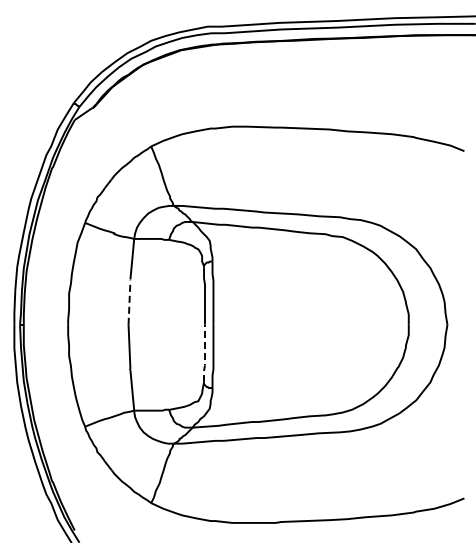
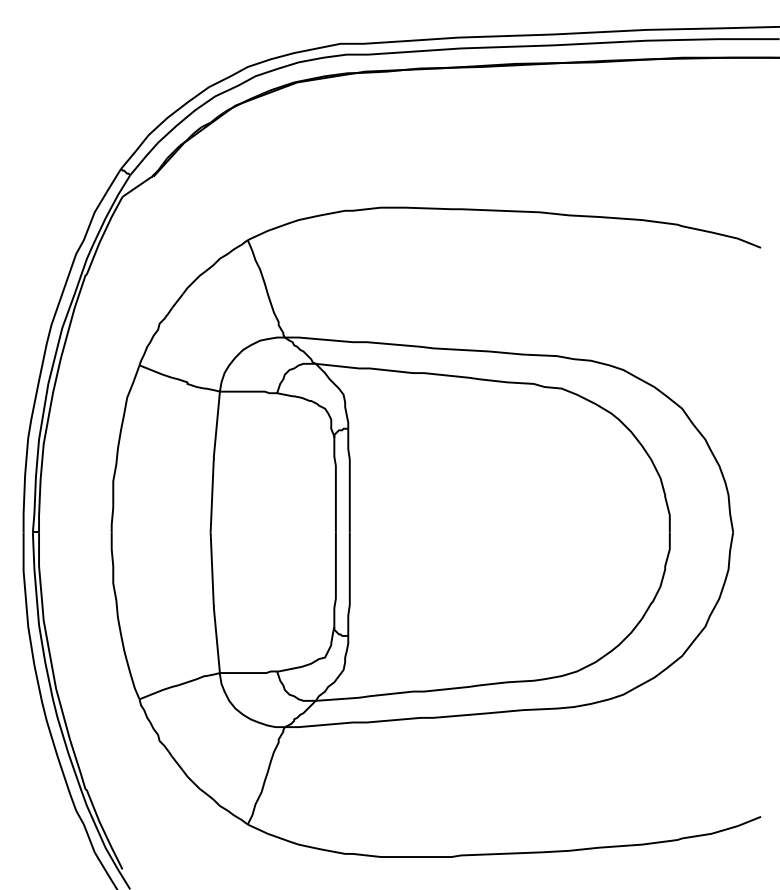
line: (129, 302) -> (212, 495), dashed -> solid
line: (204, 354) -> (335, 581), dashed -> solid

